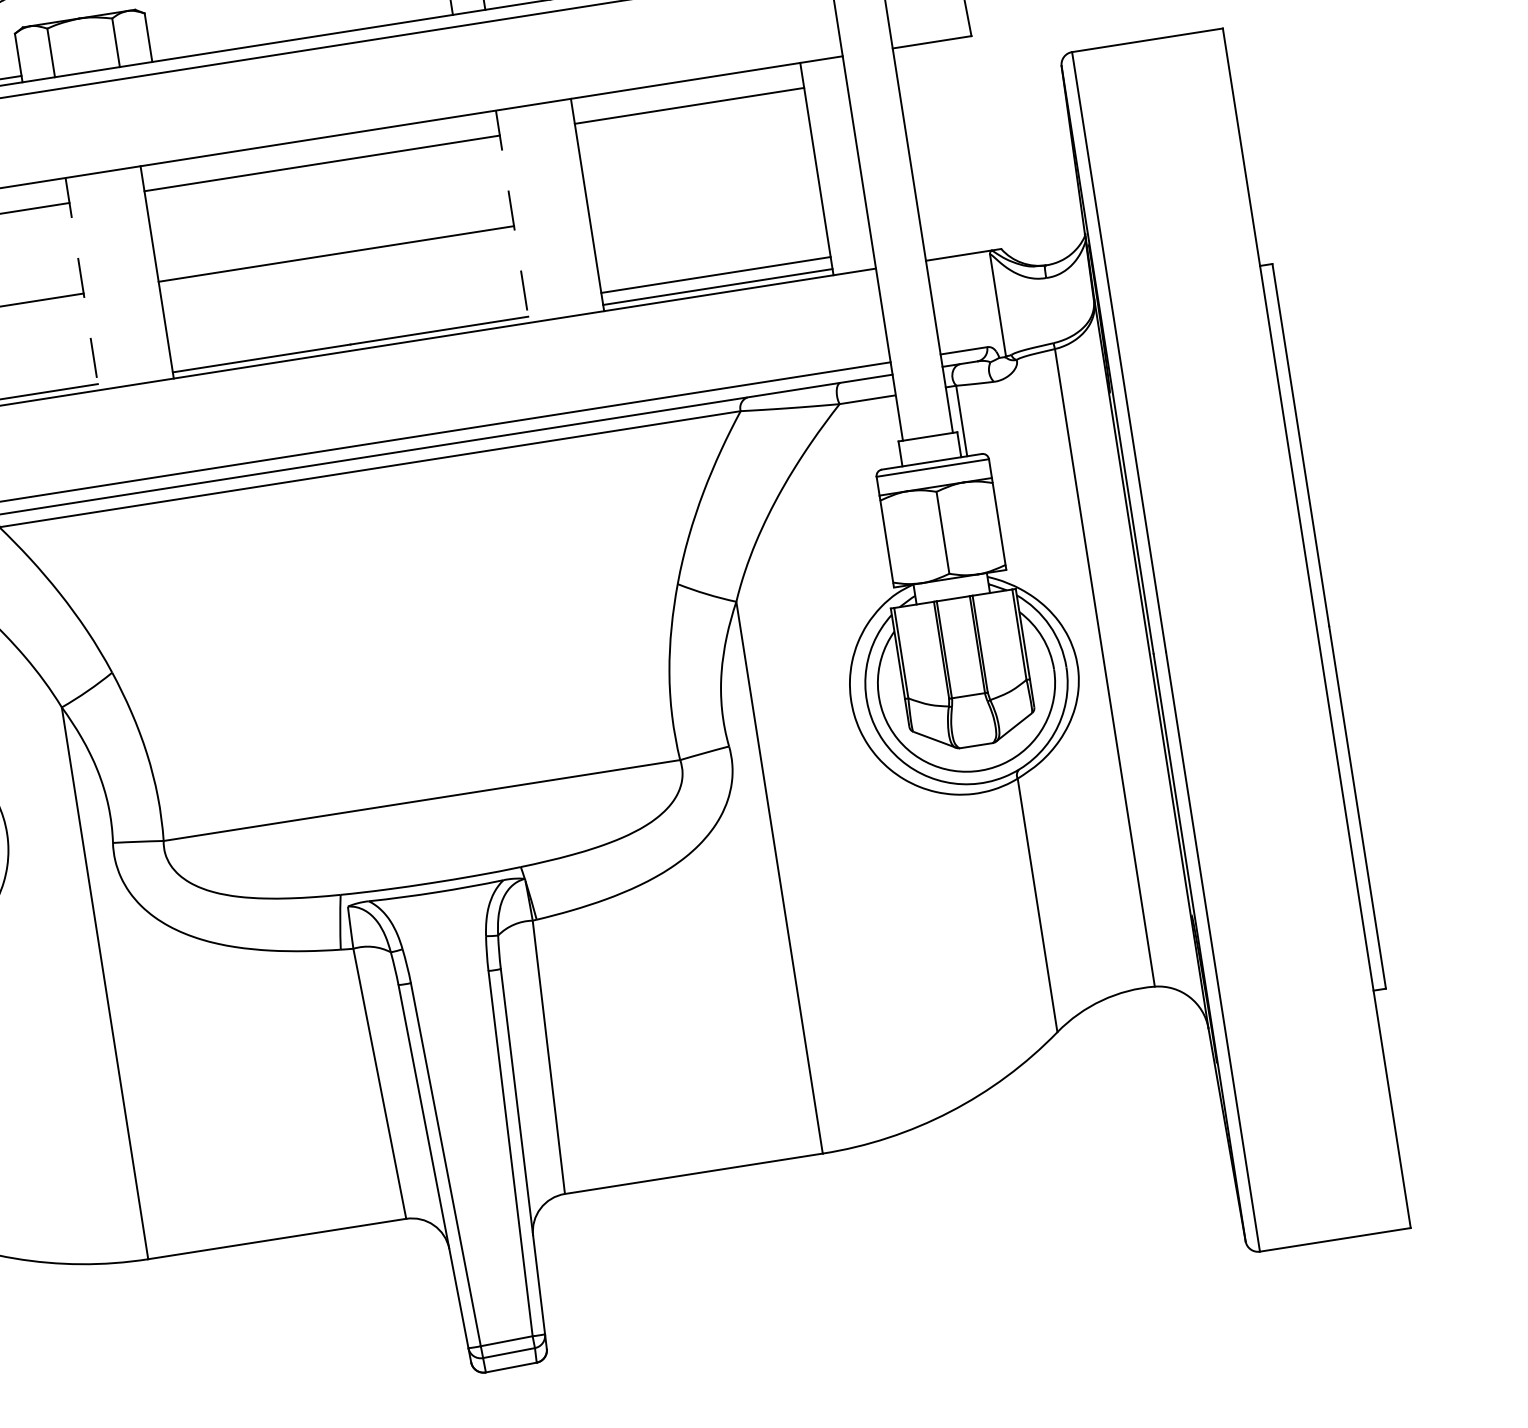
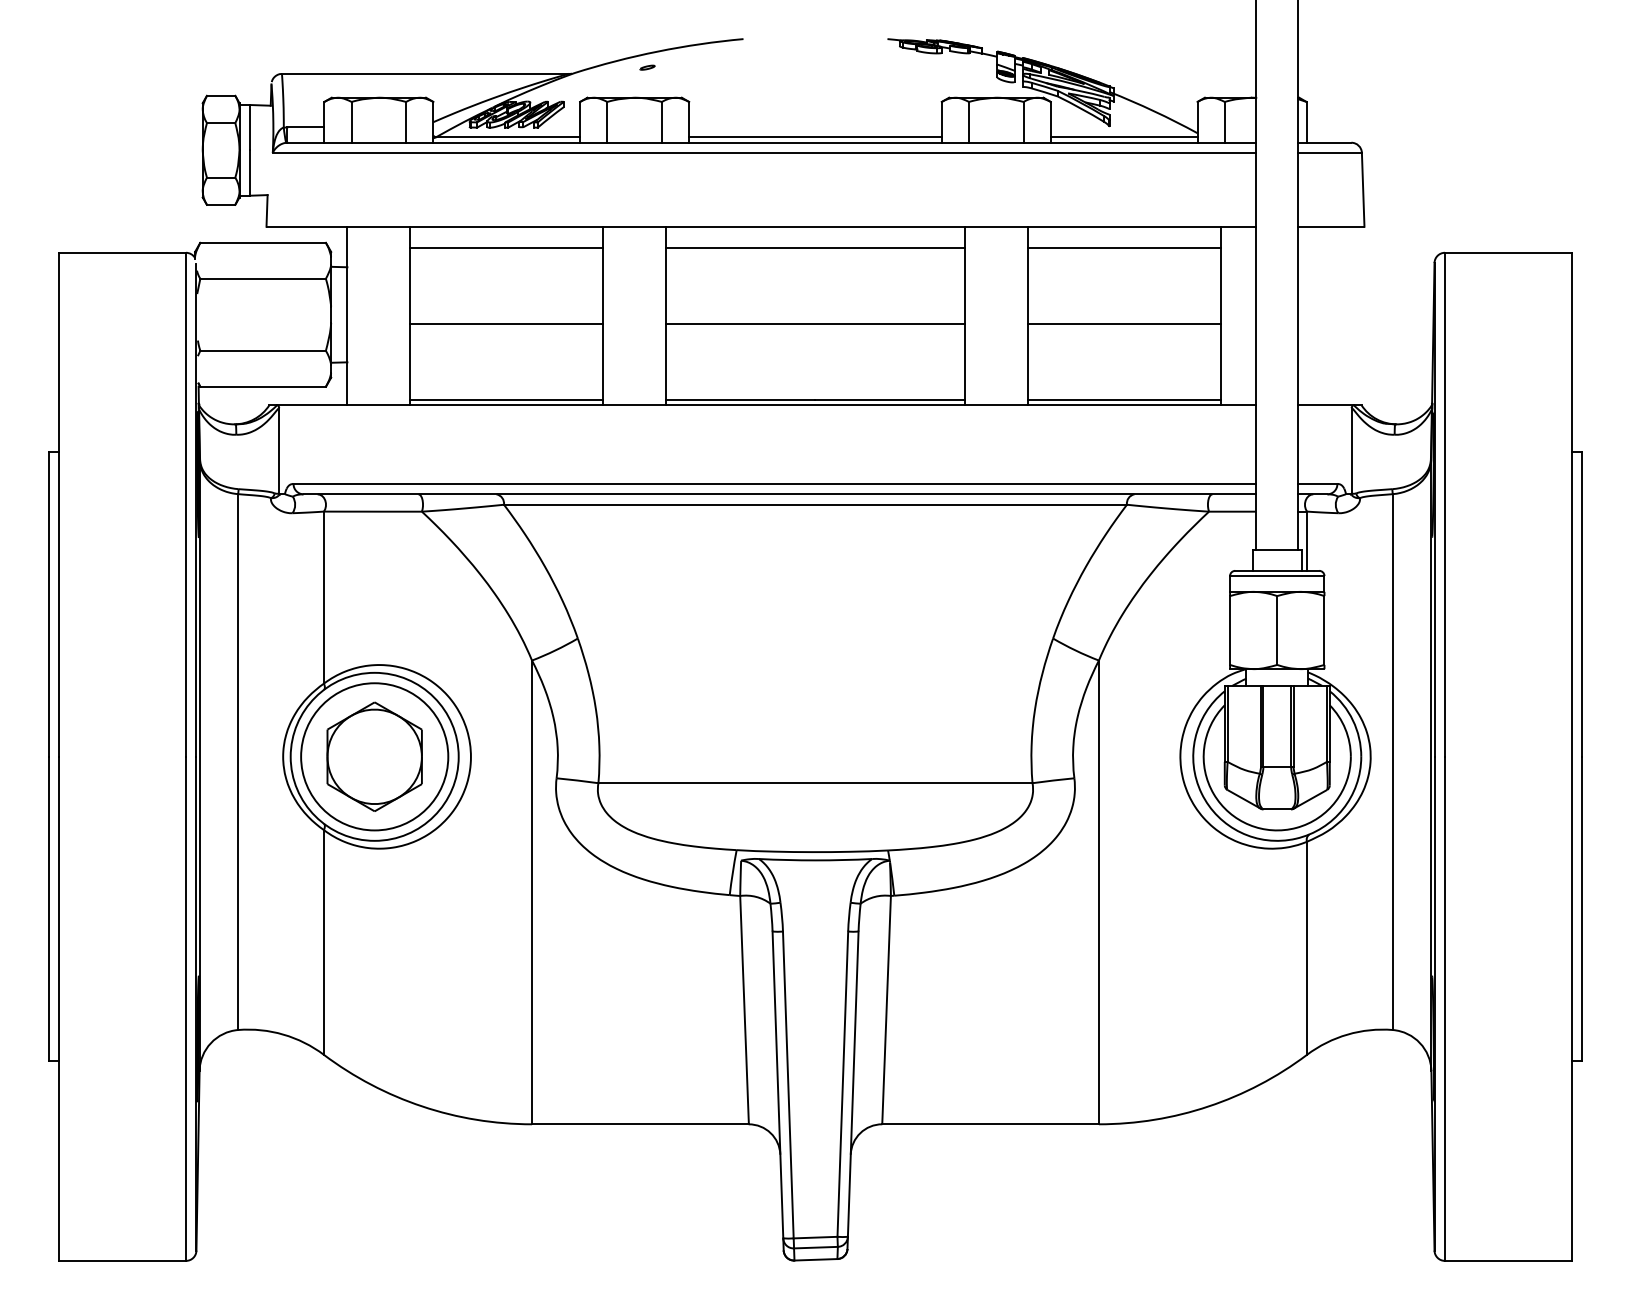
line: (301, 32) -> (815, 137), added
line: (512, 217) -> (964, 316), dashed -> solid
line: (715, 274) -> (1123, 323), moved
line: (82, 284) -> (603, 316), dashed -> solid

